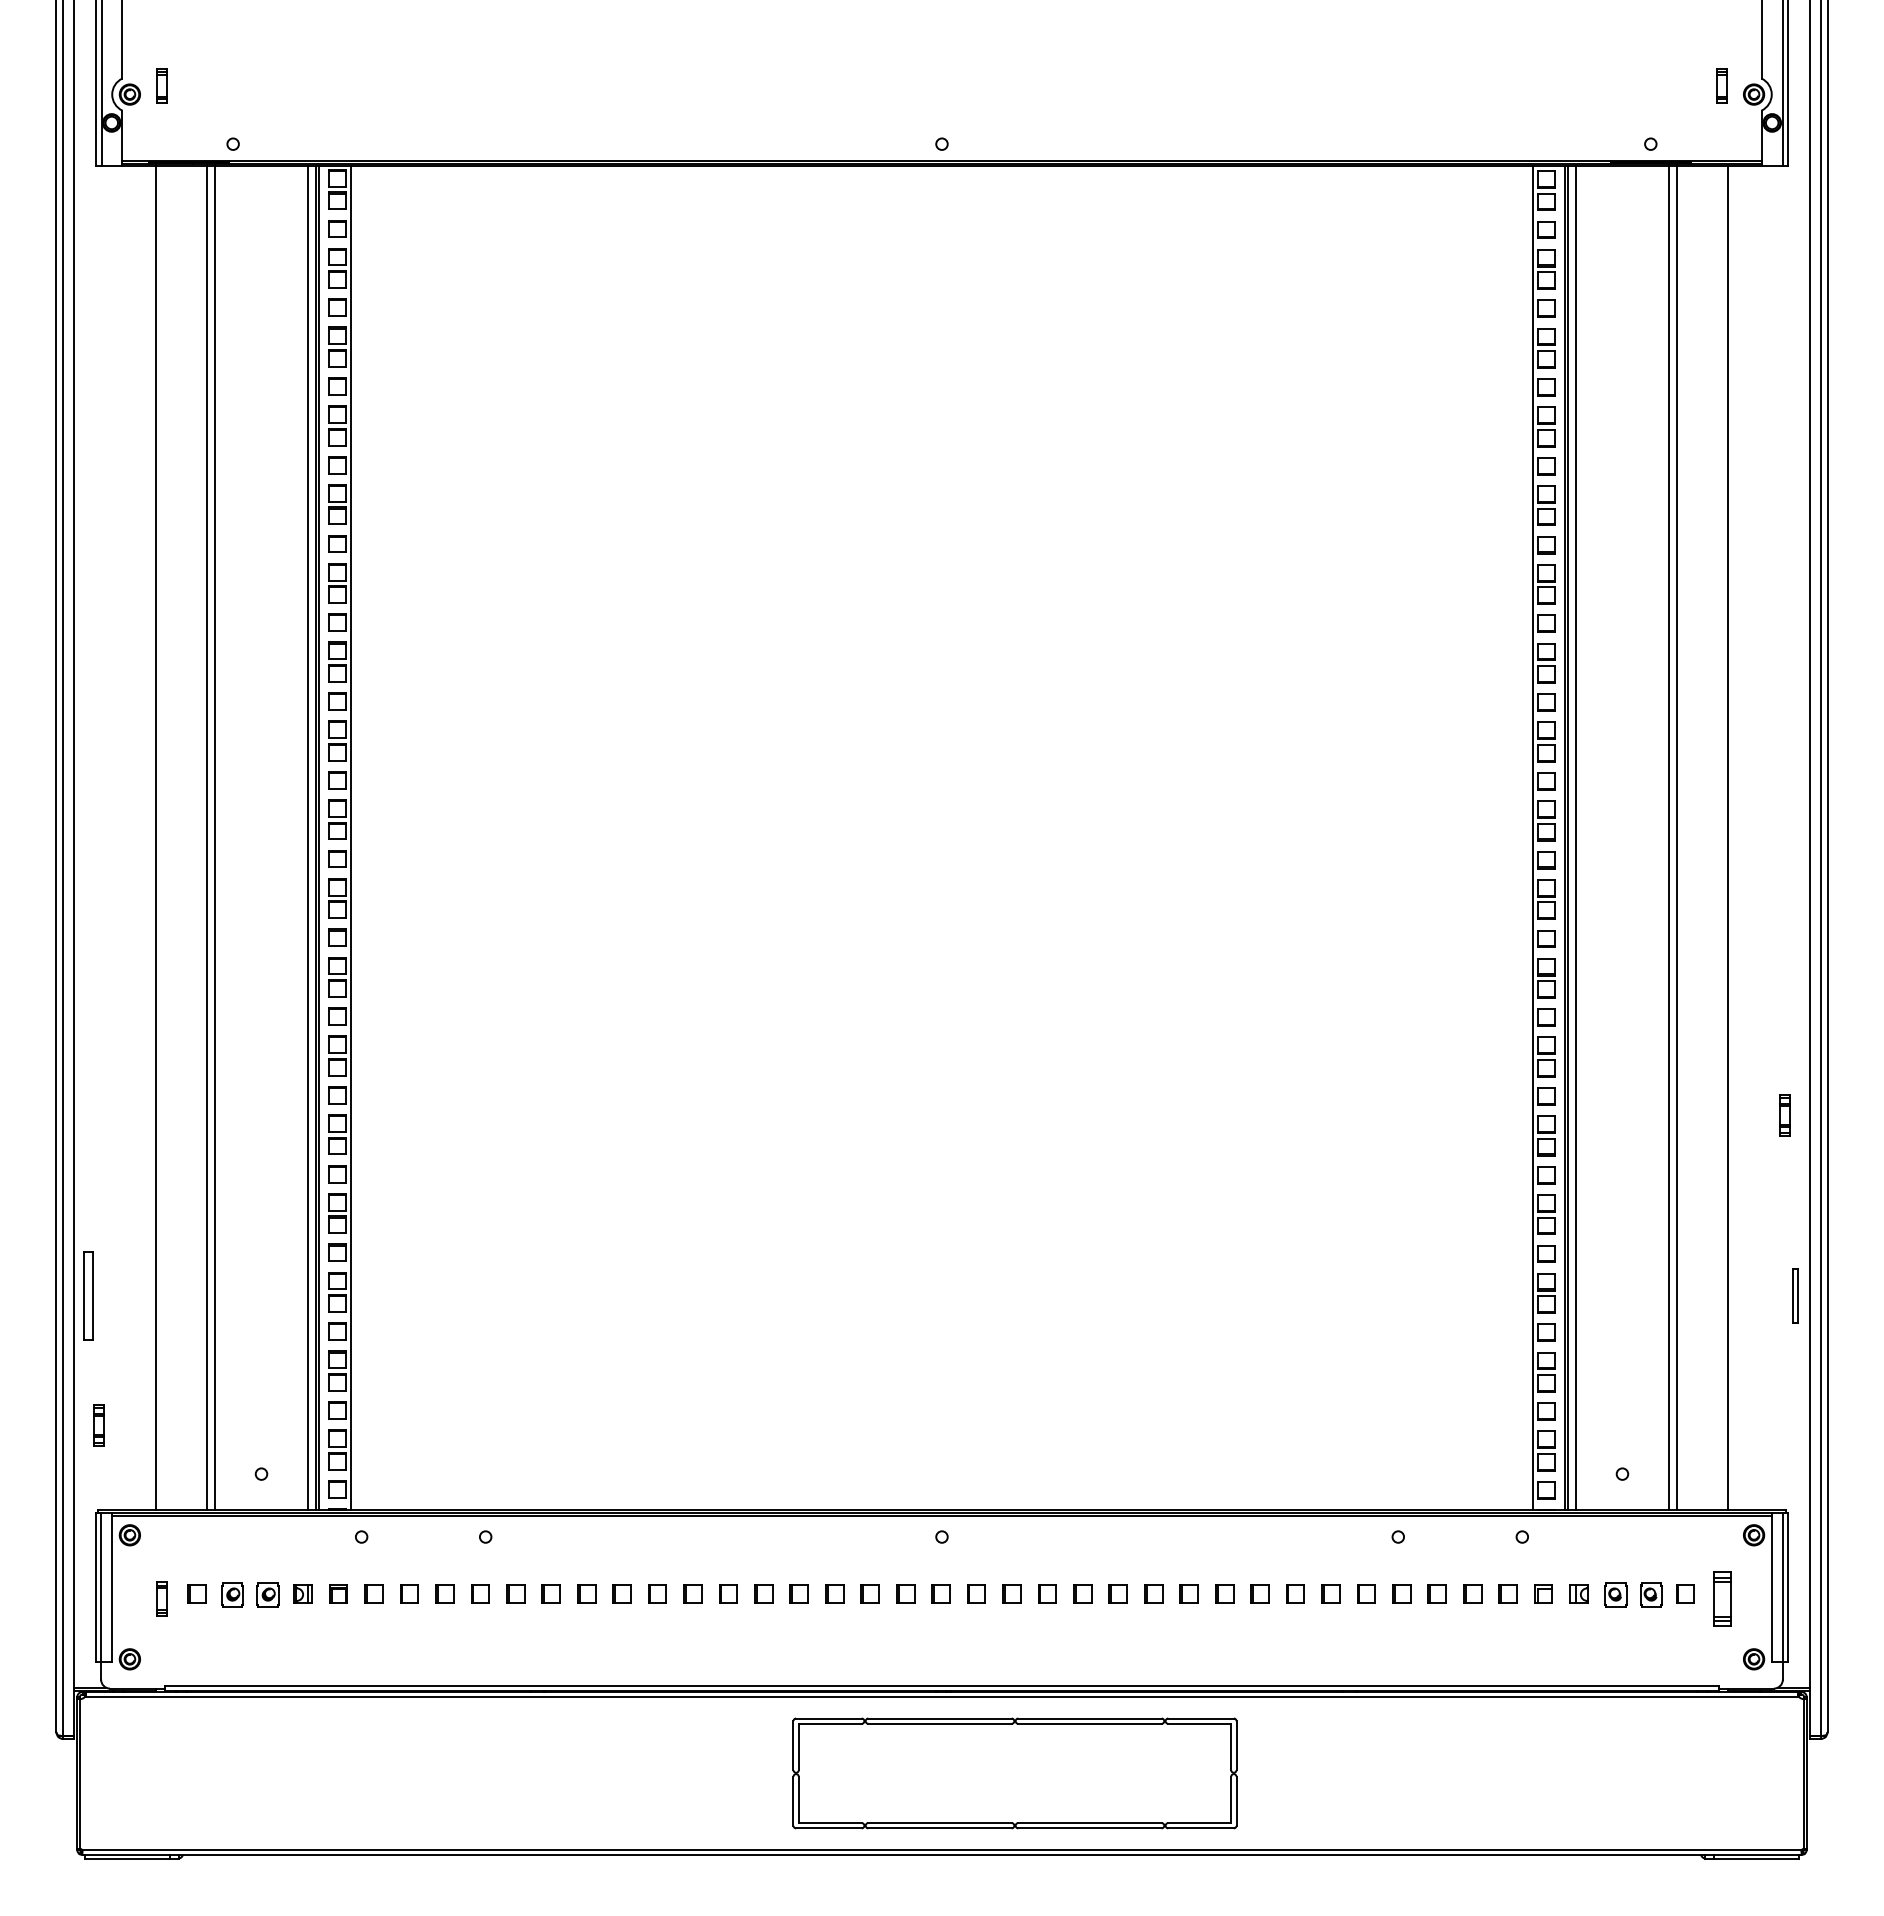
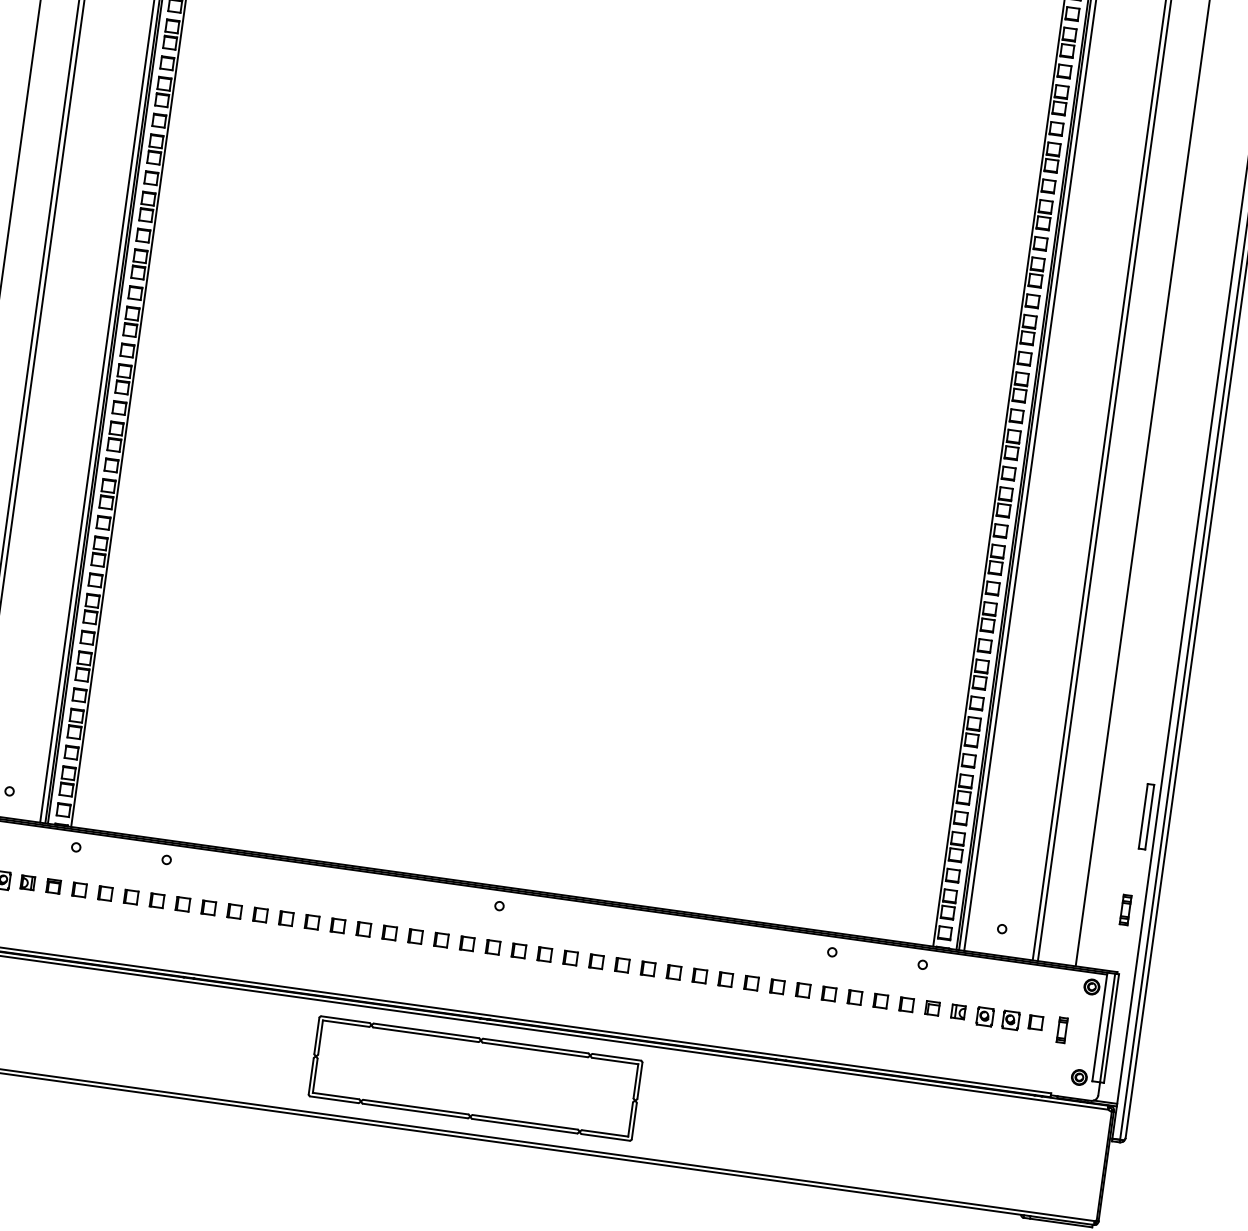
part: (1784, 1115) -> (1125, 910), moved
part: (1795, 1295) -> (1146, 816), size x1.67
part: (1721, 1598) -> (1061, 1029), size x0.62
part: (1014, 1773) -> (475, 1078), moved

